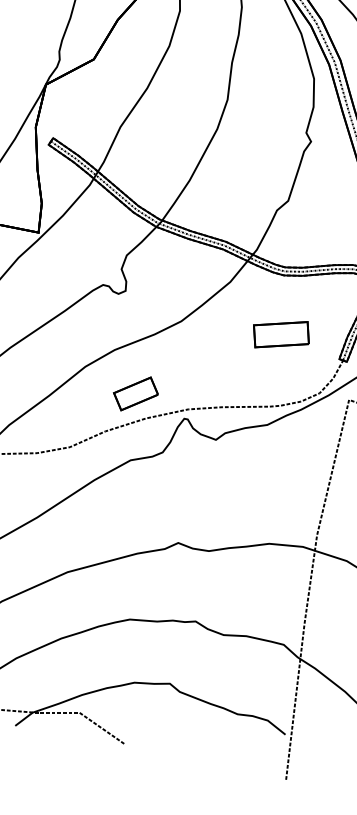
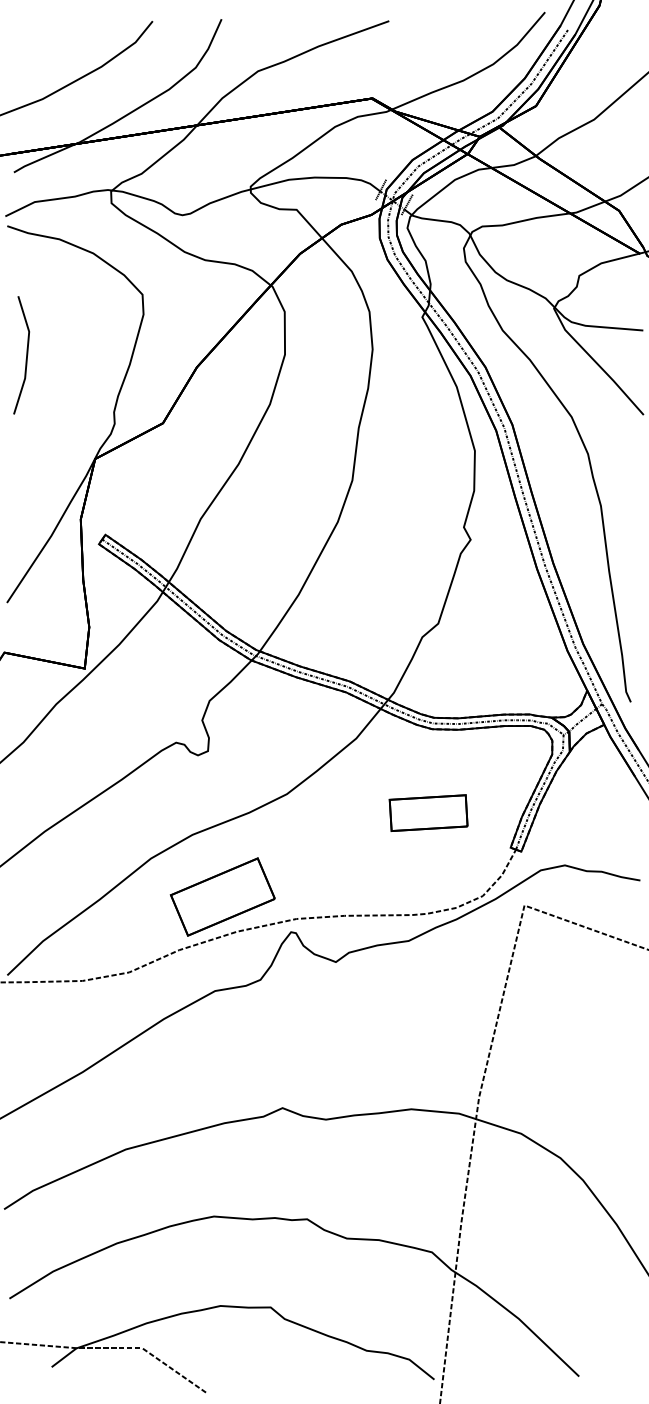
part: (135, 393) -> (222, 896), size x1.67

